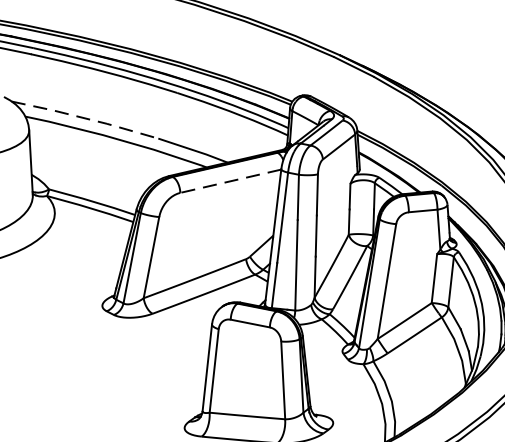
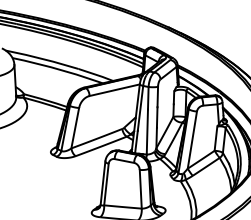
line: (85, 119) -> (42, 59), dashed -> solid
line: (230, 181) -> (114, 90), dashed -> solid

